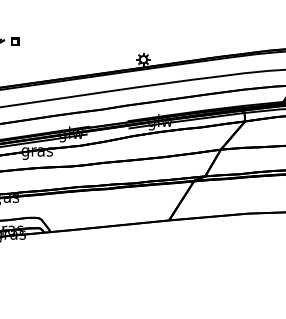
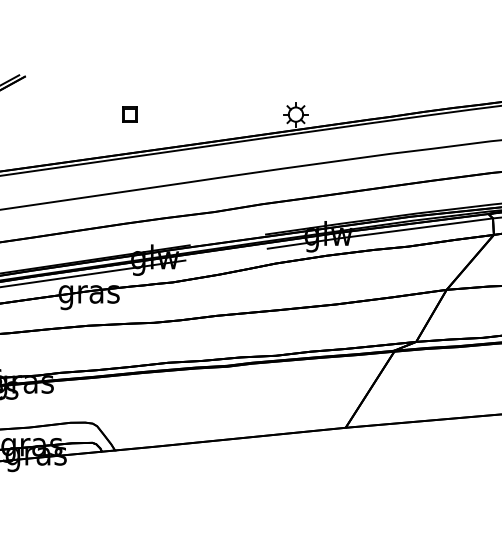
part: (15, 41) -> (130, 114), moved

